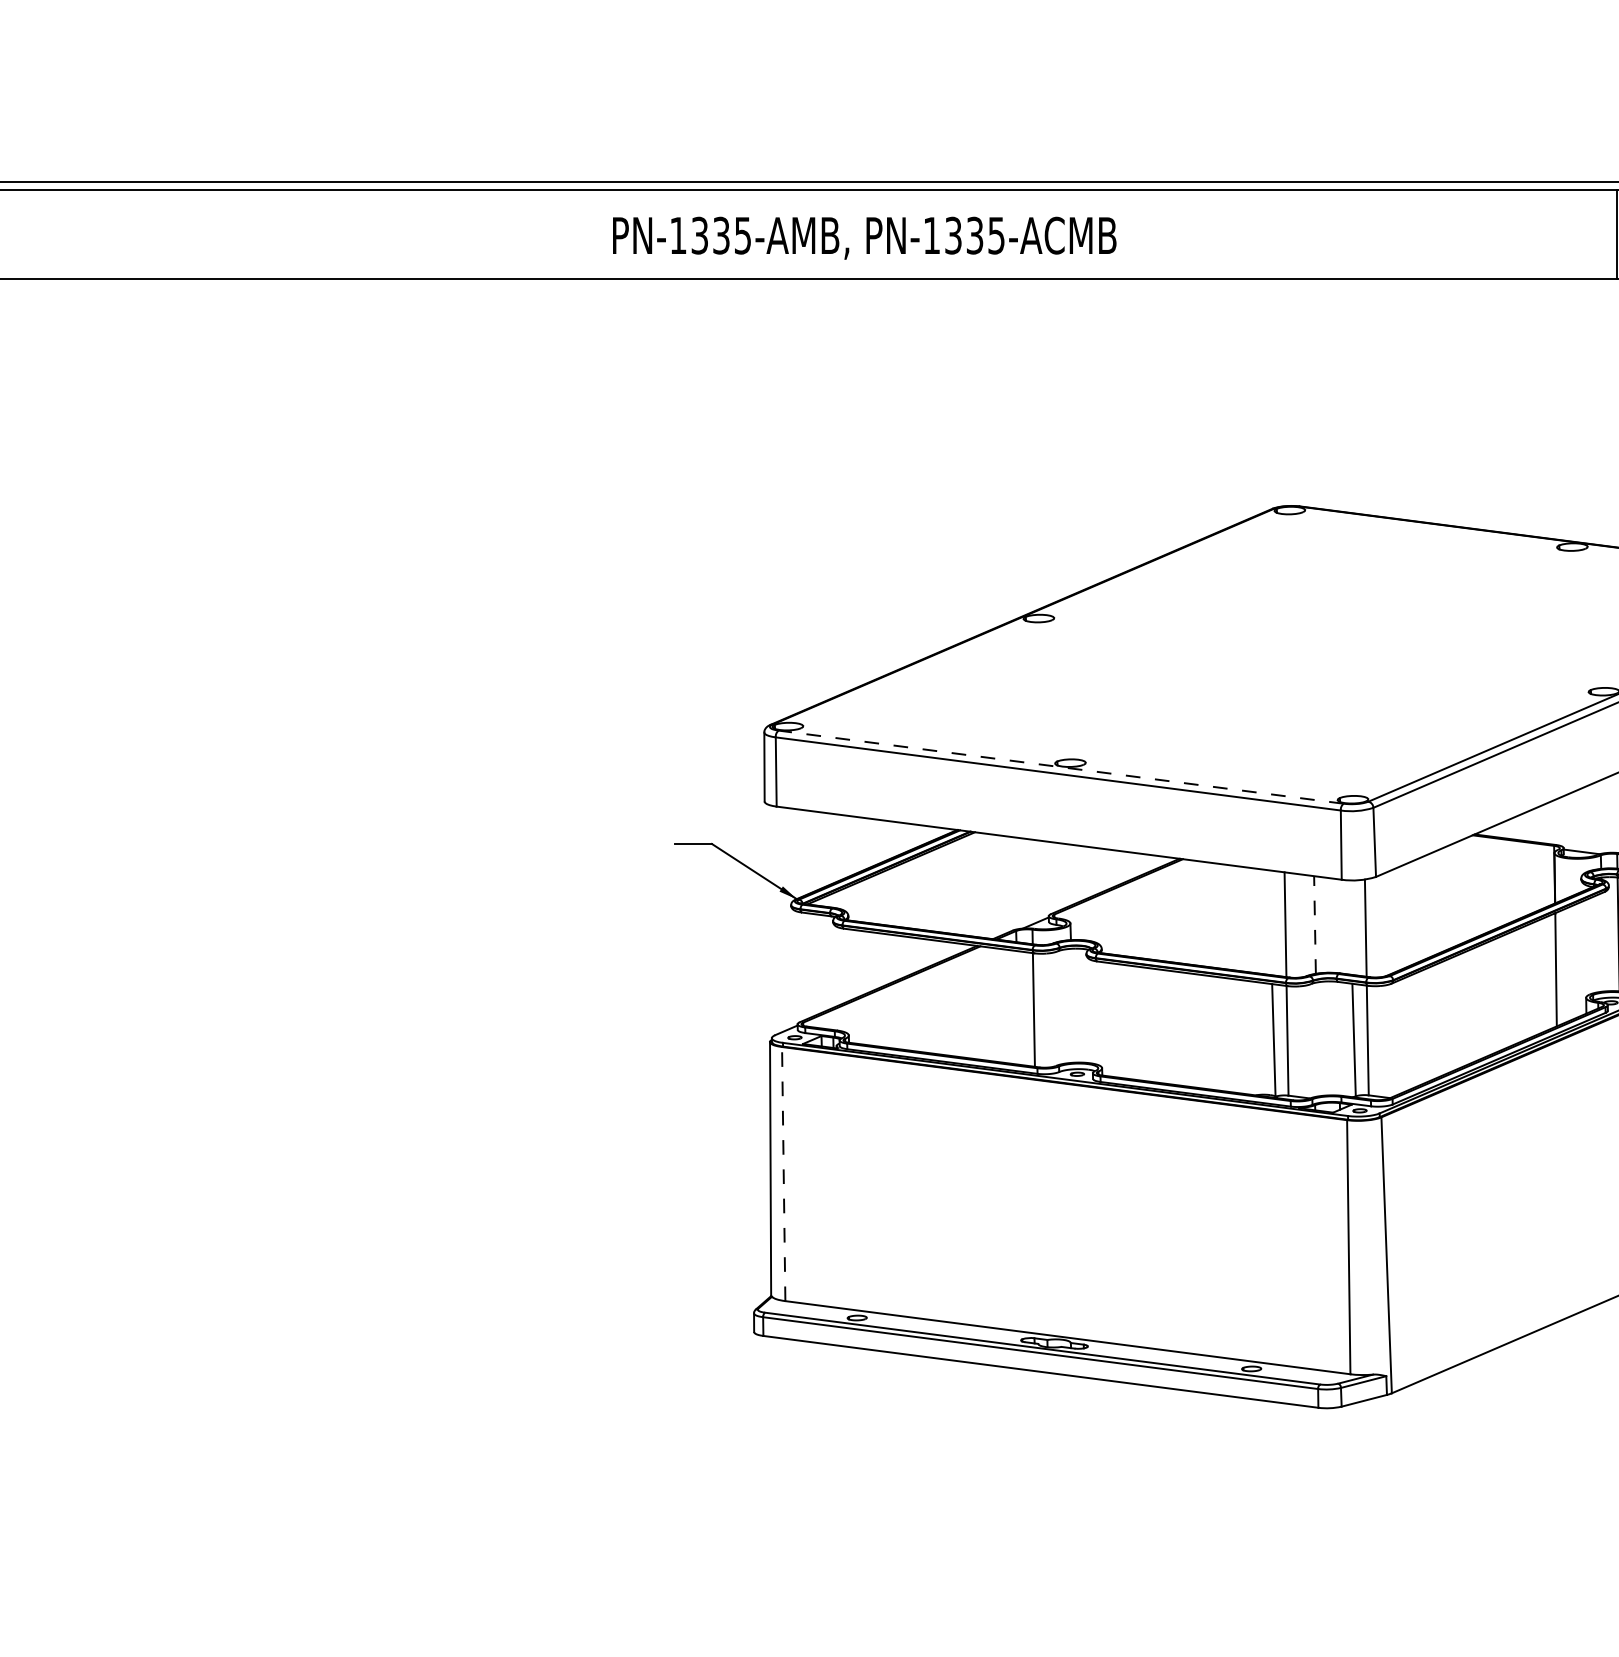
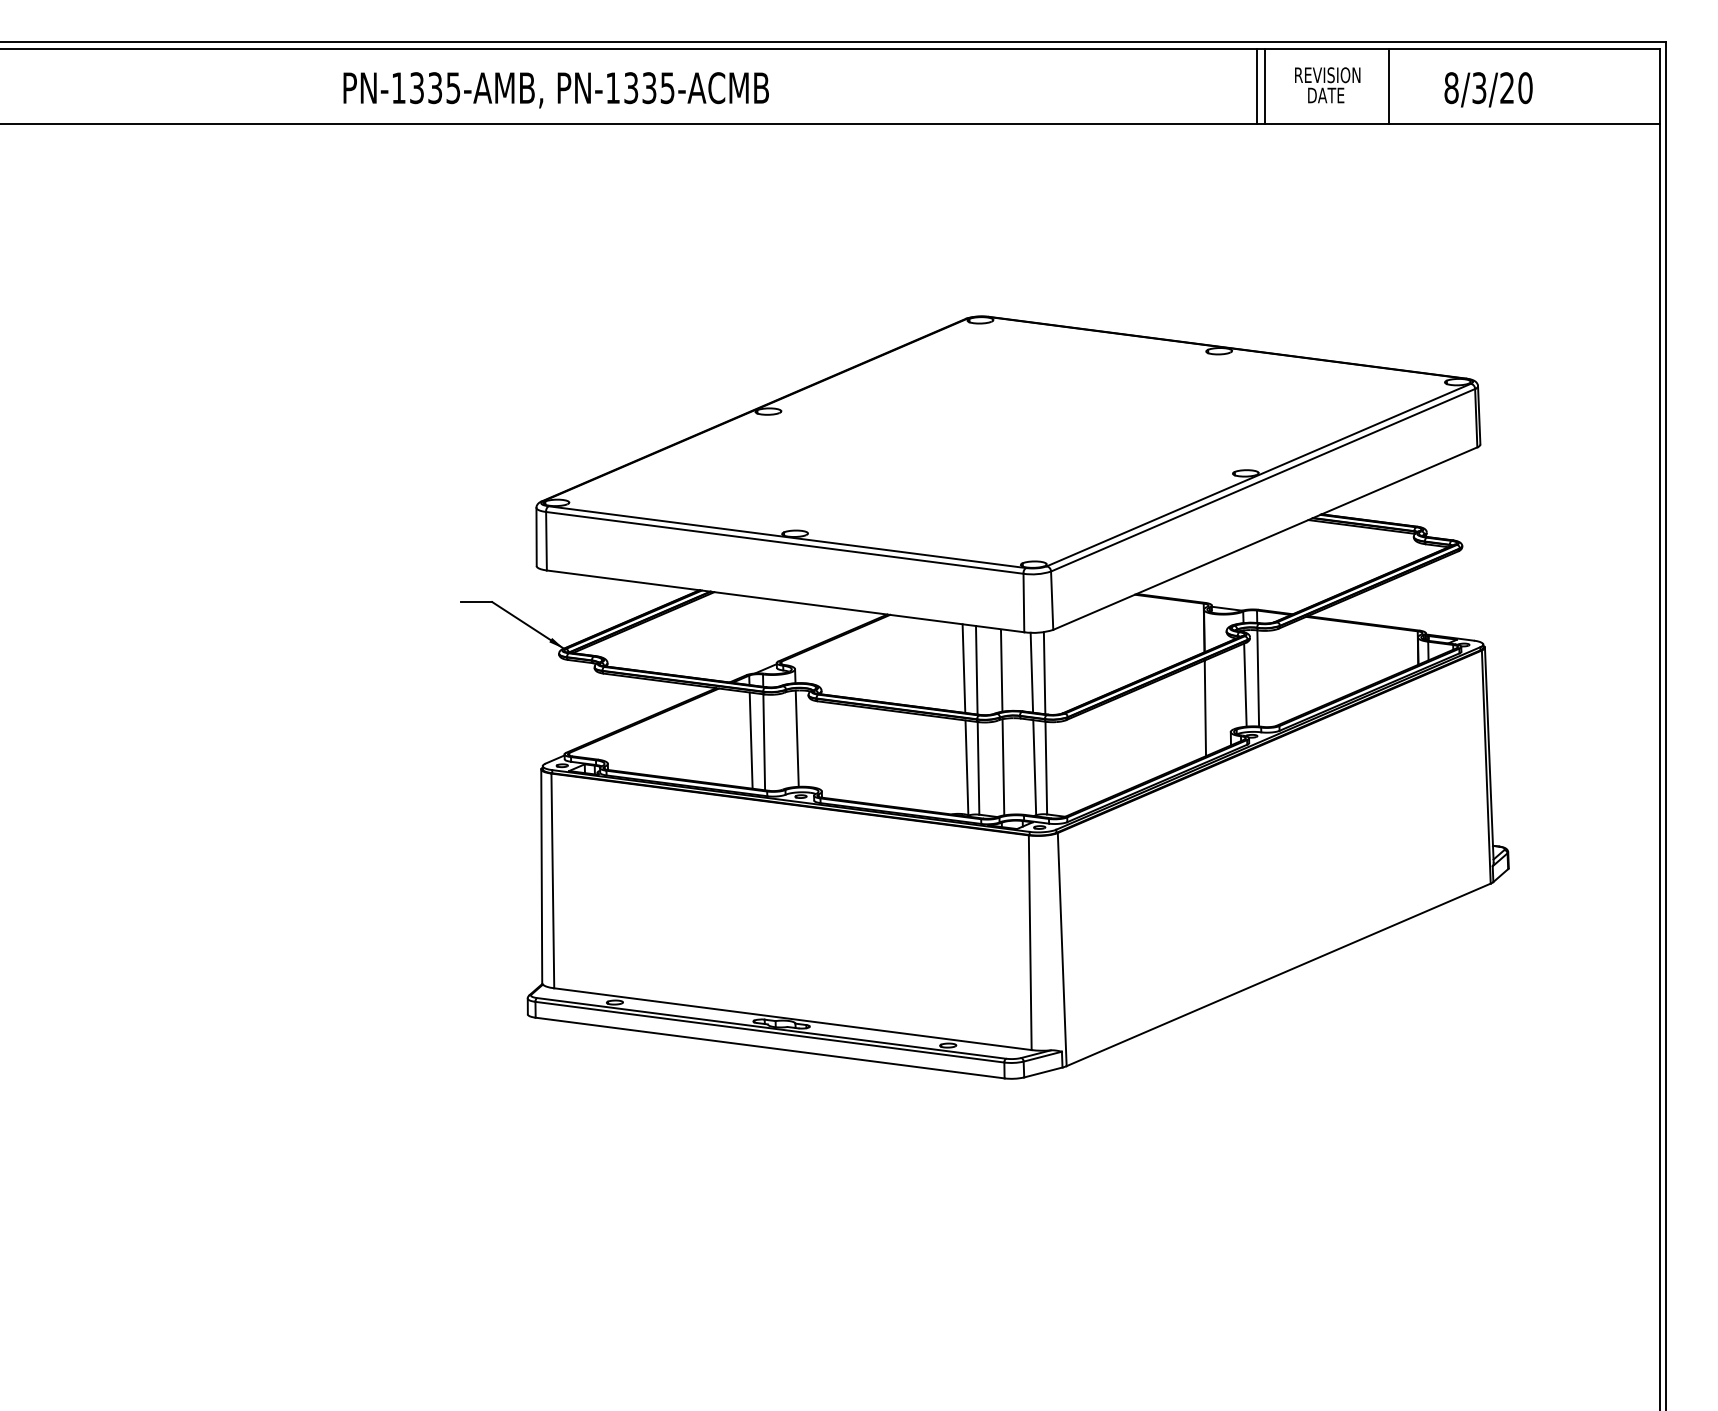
text: (863, 238) -> (555, 90), moved
line: (1061, 767) -> (787, 537), dashed -> solid
line: (1269, 922) -> (963, 668), added
line: (1314, 924) -> (1001, 670), dashed -> solid
line: (1350, 927) -> (1031, 672), added
line: (1603, 941) -> (1245, 684), added
line: (1072, 1005) -> (796, 738), added
line: (1017, 1007) -> (750, 740), added
line: (1317, 1039) -> (1003, 767), added
line: (783, 1173) -> (552, 880), dashed -> solid

